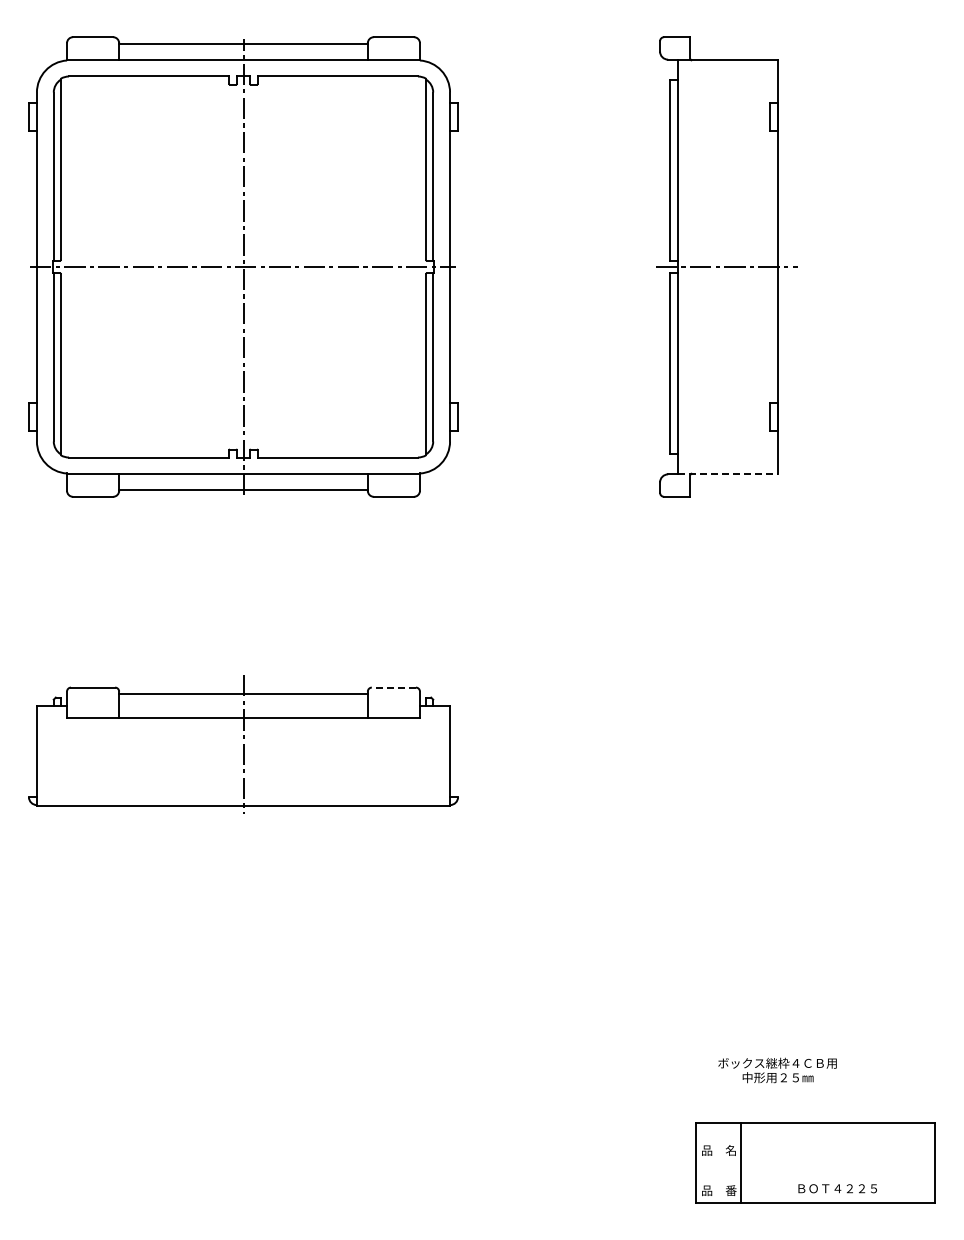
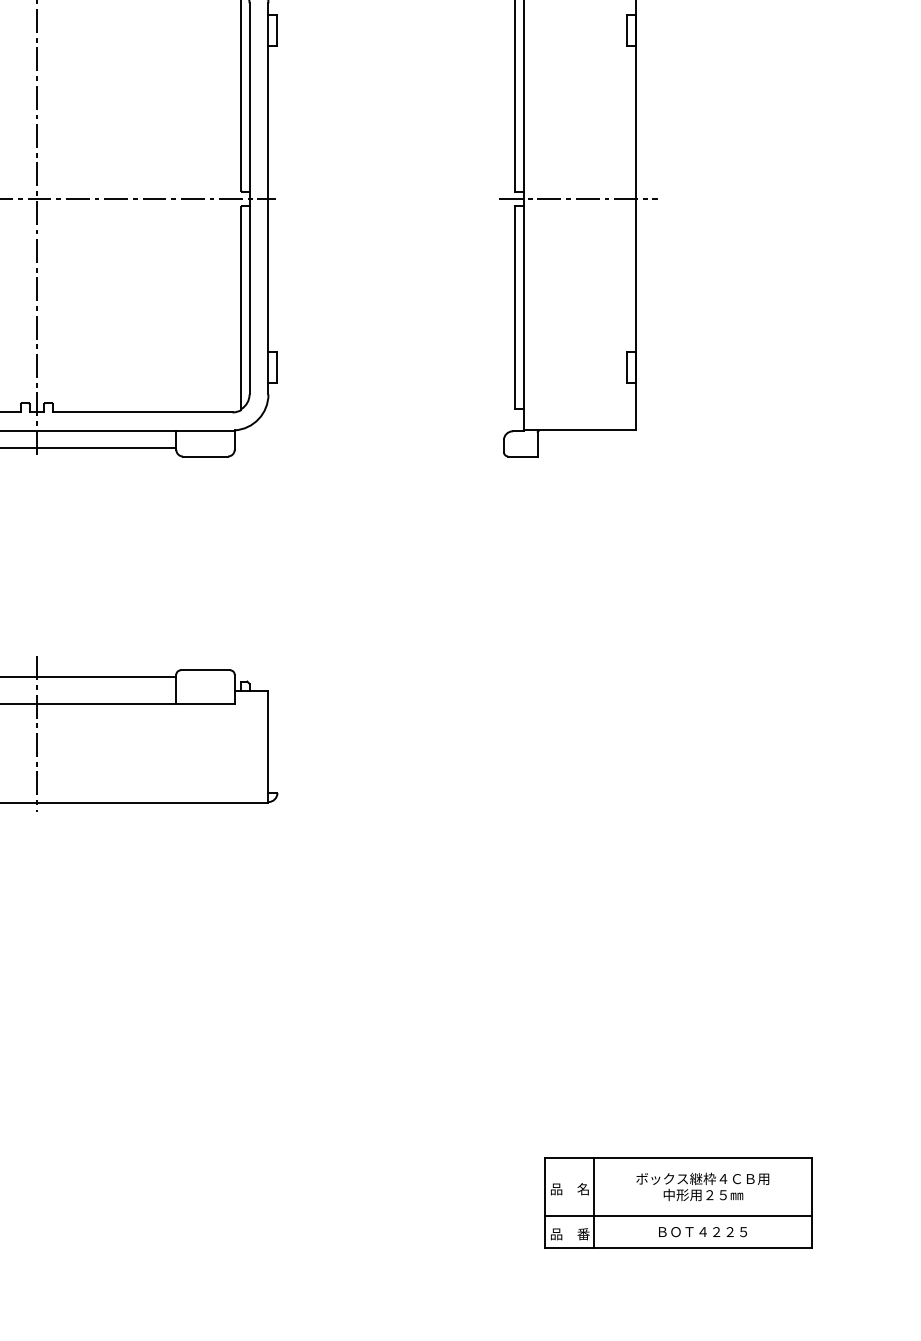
line: (728, 473) -> (580, 430), dashed -> solid
line: (393, 687) -> (205, 670), dashed -> solid
text: (777, 1070) -> (702, 1186), moved
line: (815, 1174) -> (678, 1216), added

